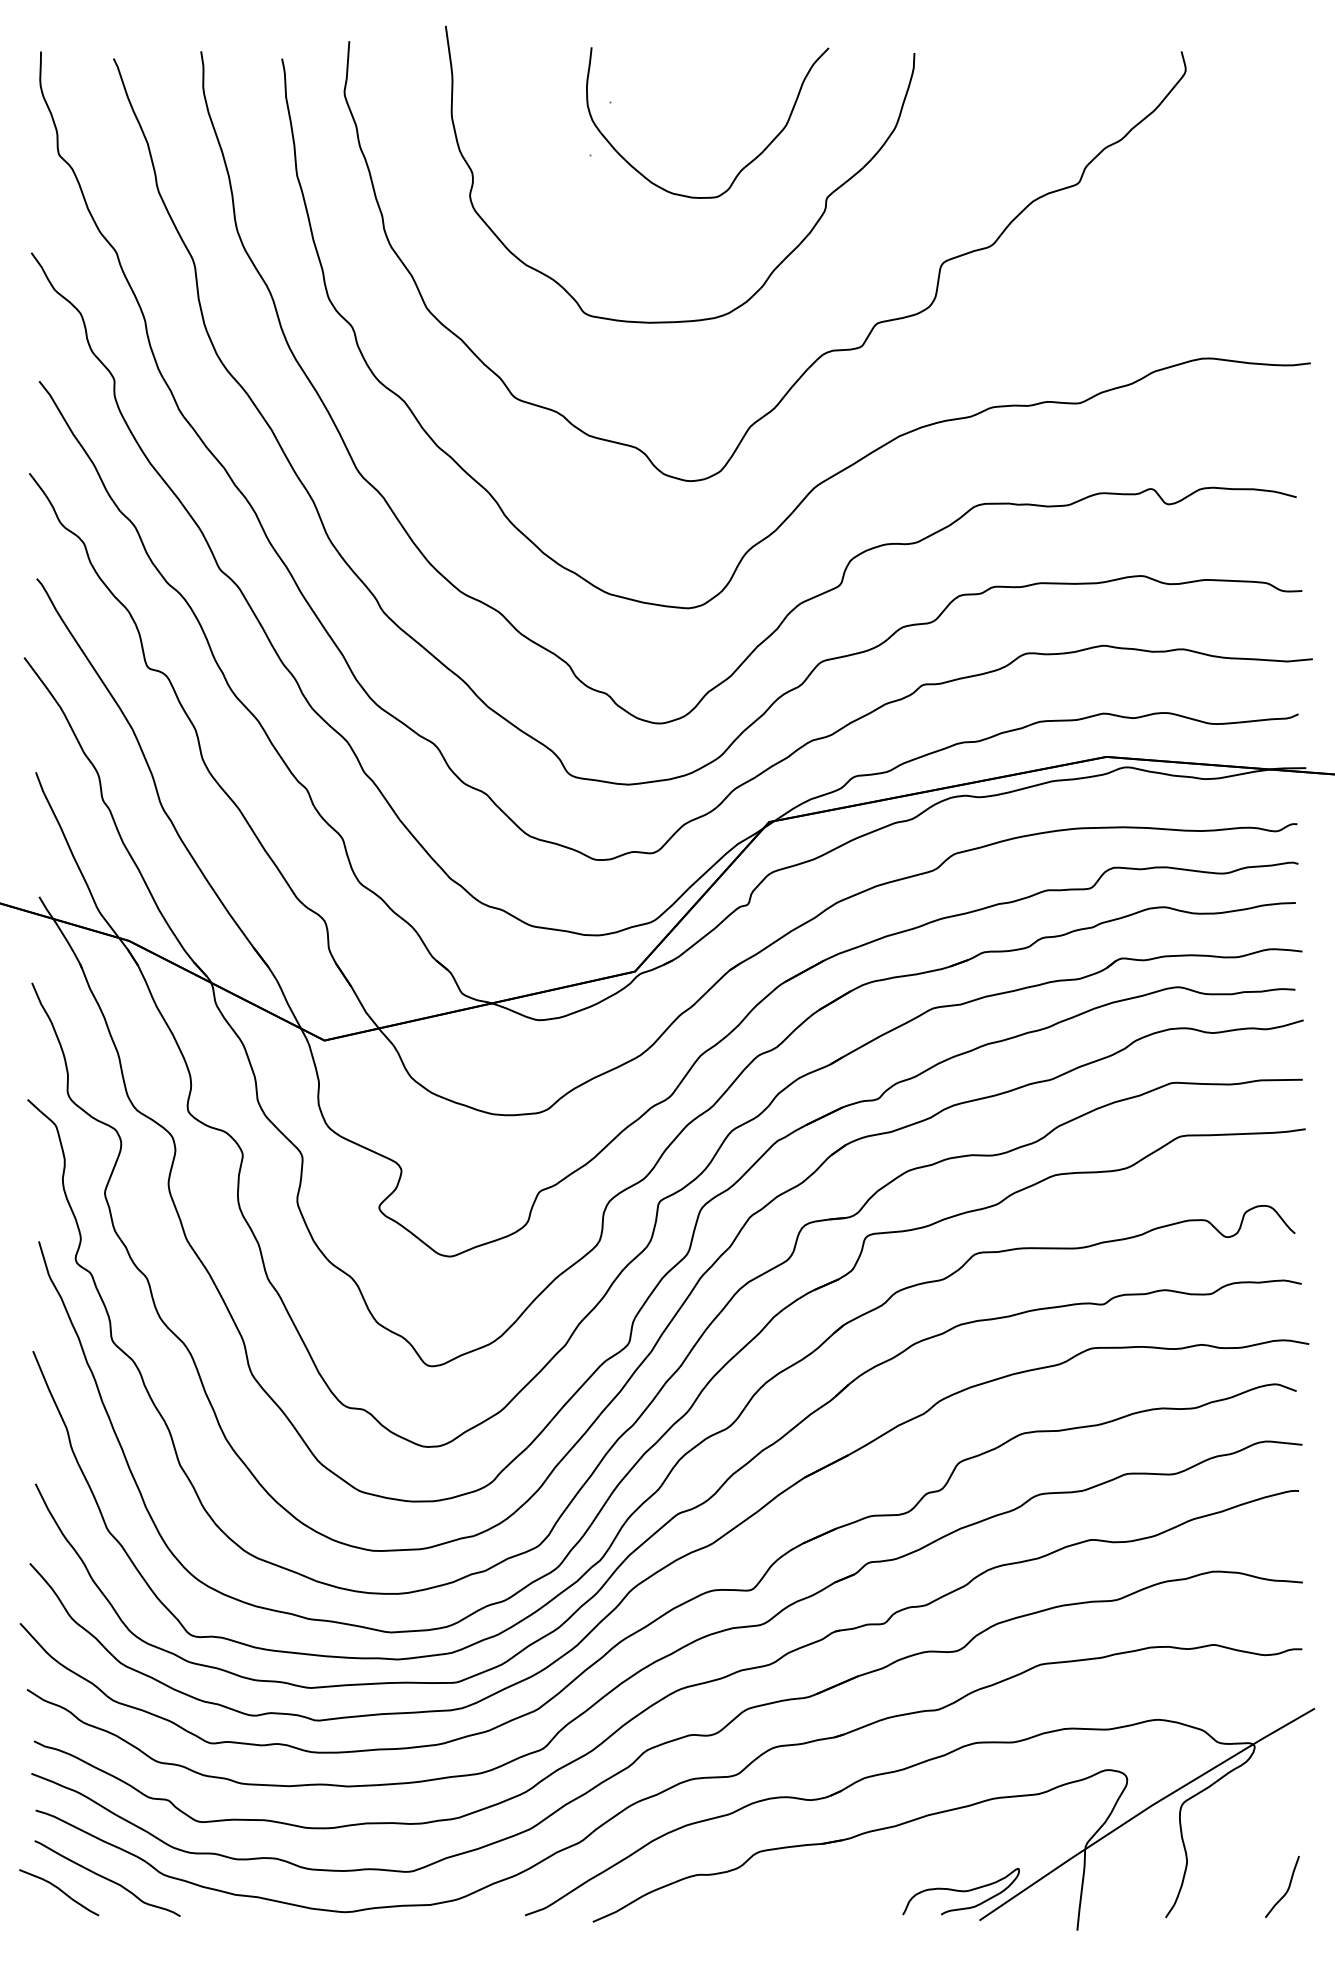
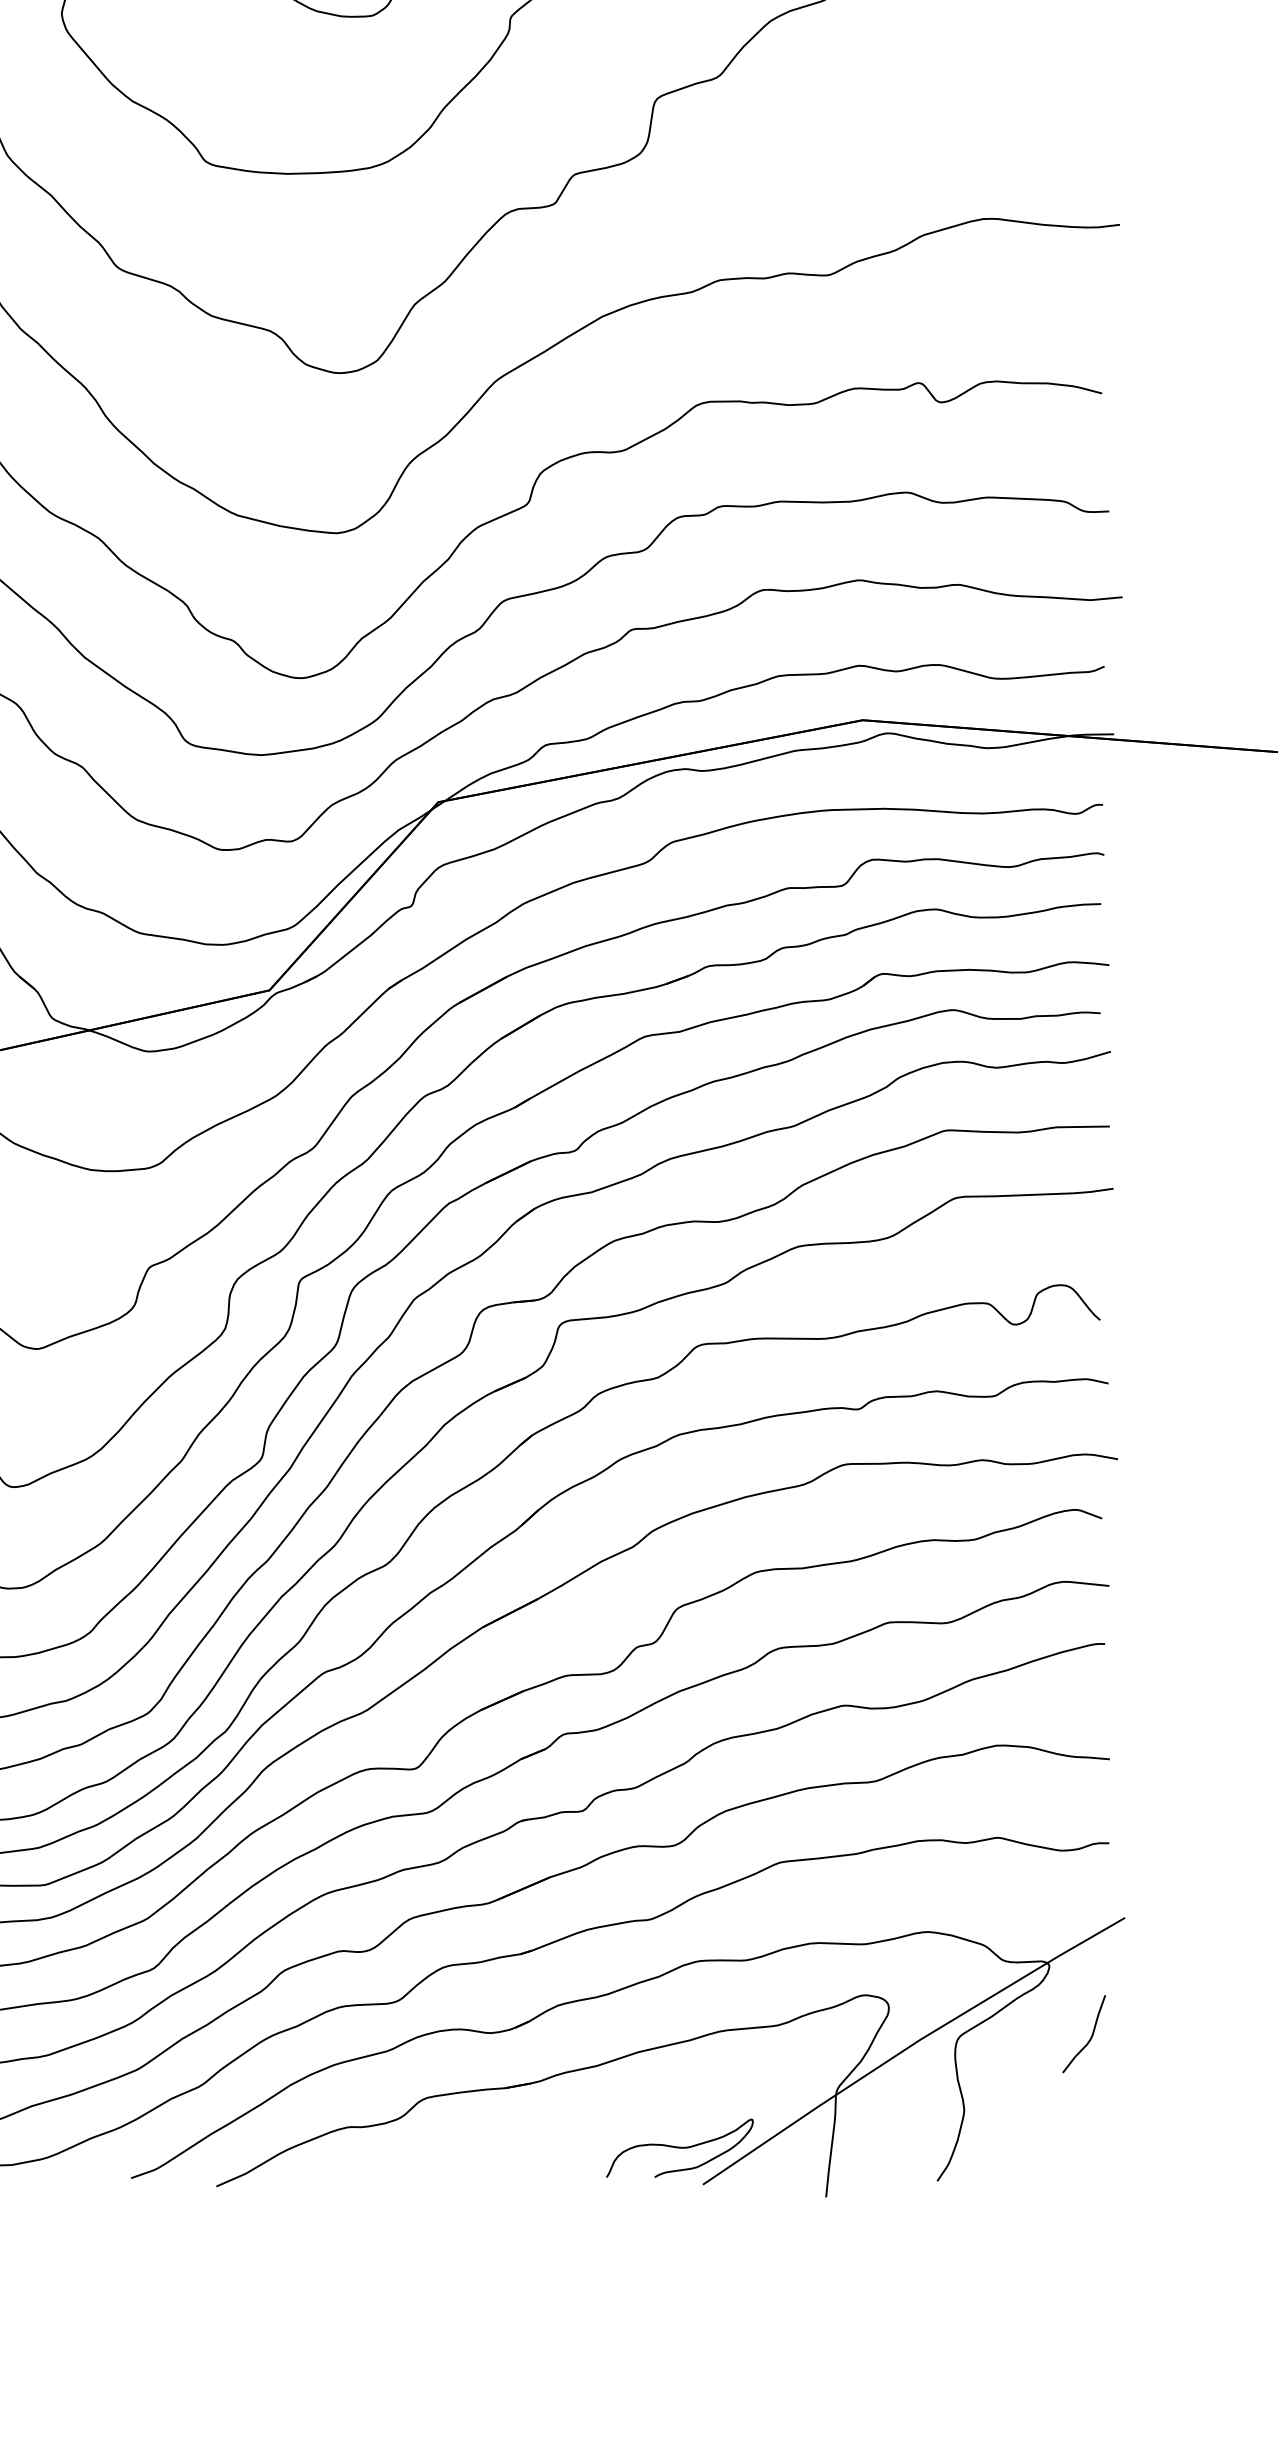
curve: (1287, 1888) -> (1090, 2036), moved

